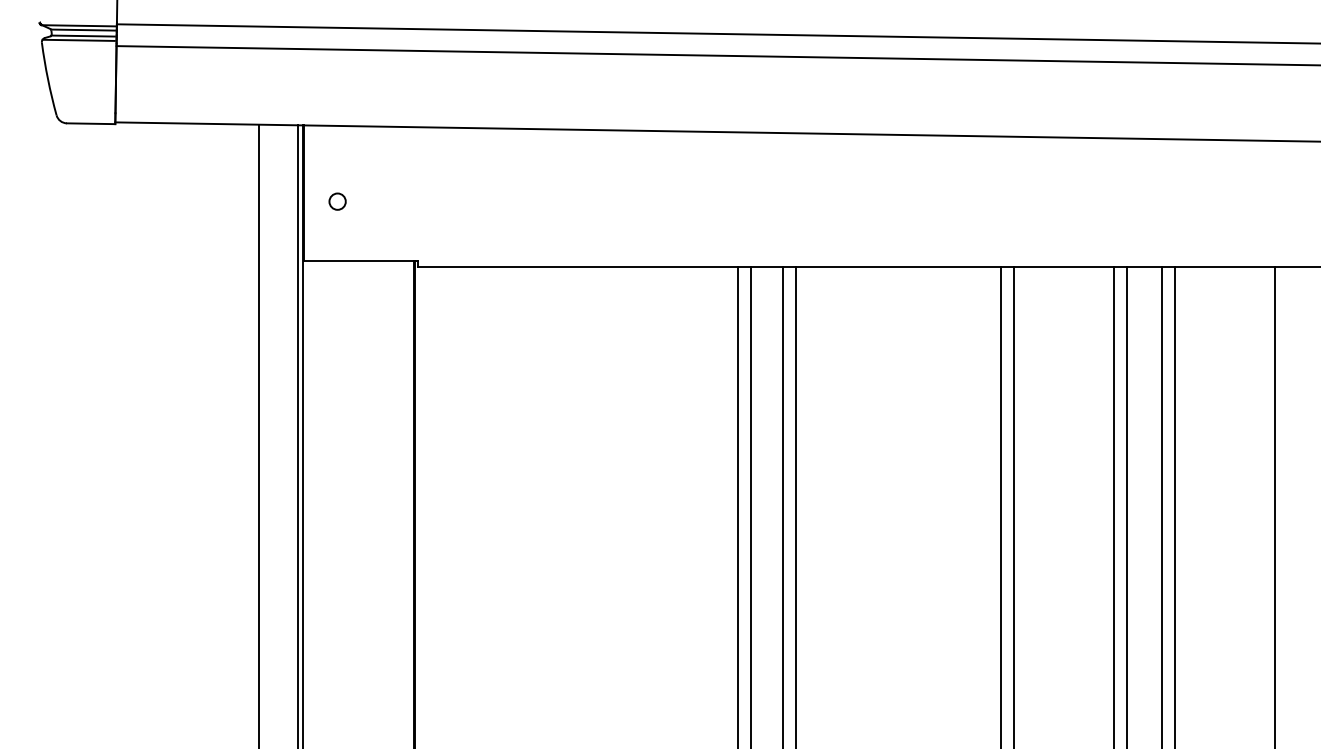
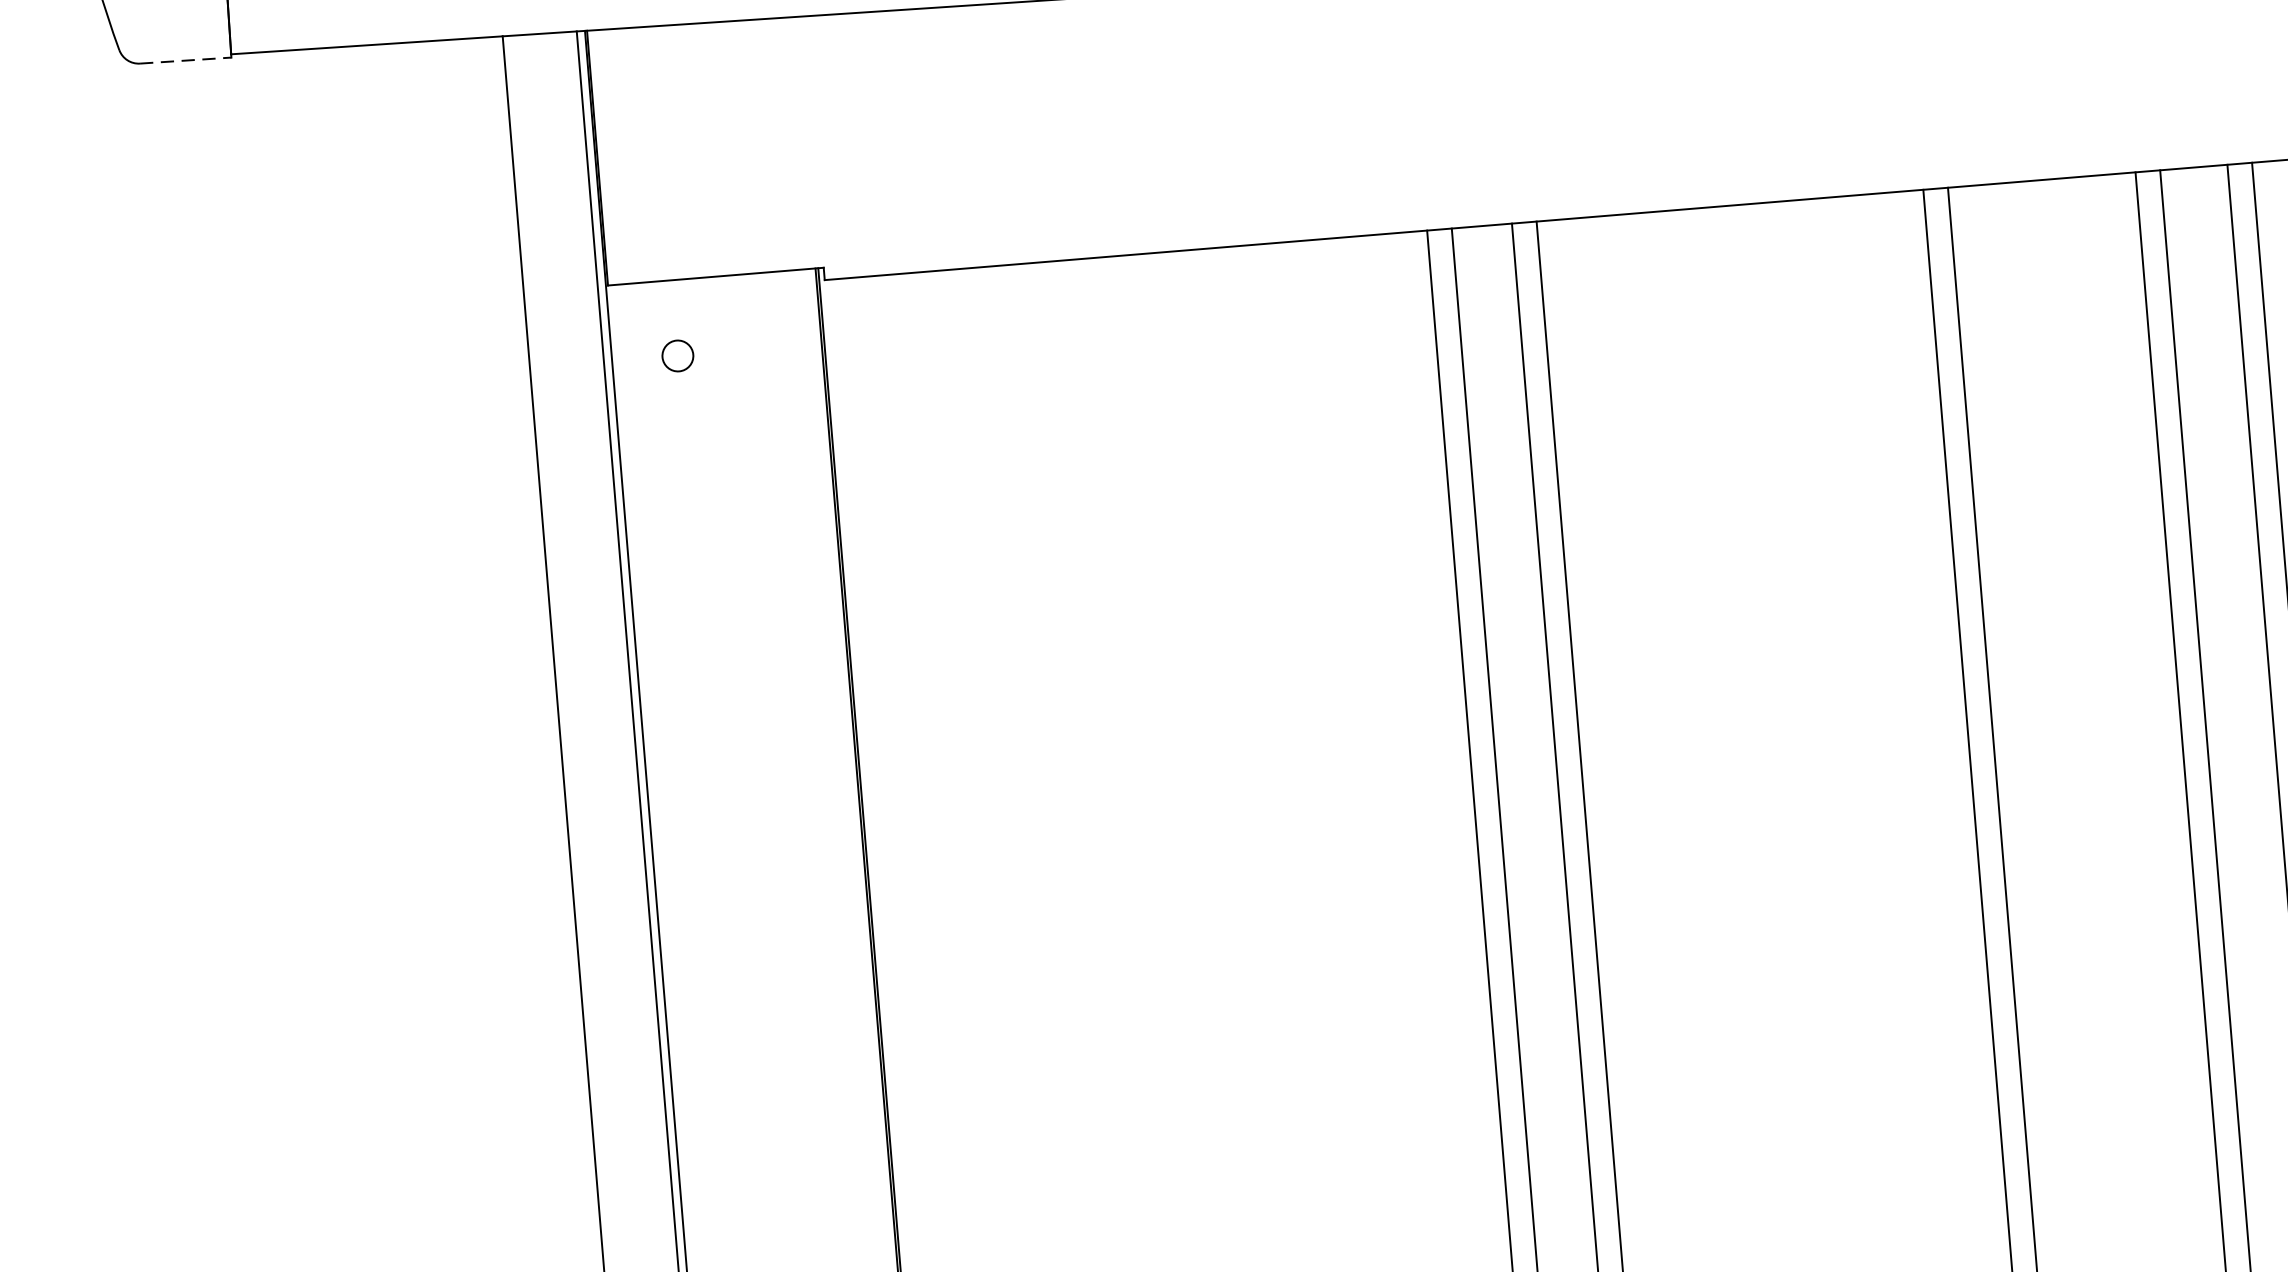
line: (91, 123) -> (186, 60), solid -> dashed
circle: (337, 201) -> (677, 355), moved

